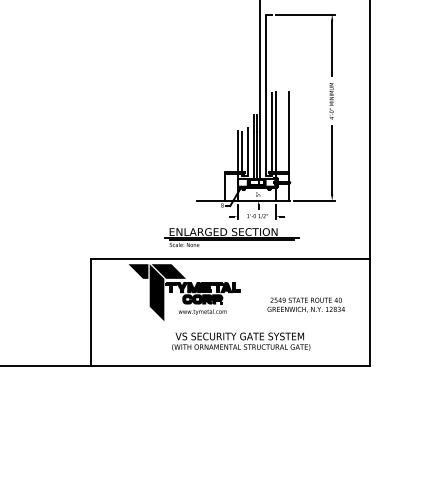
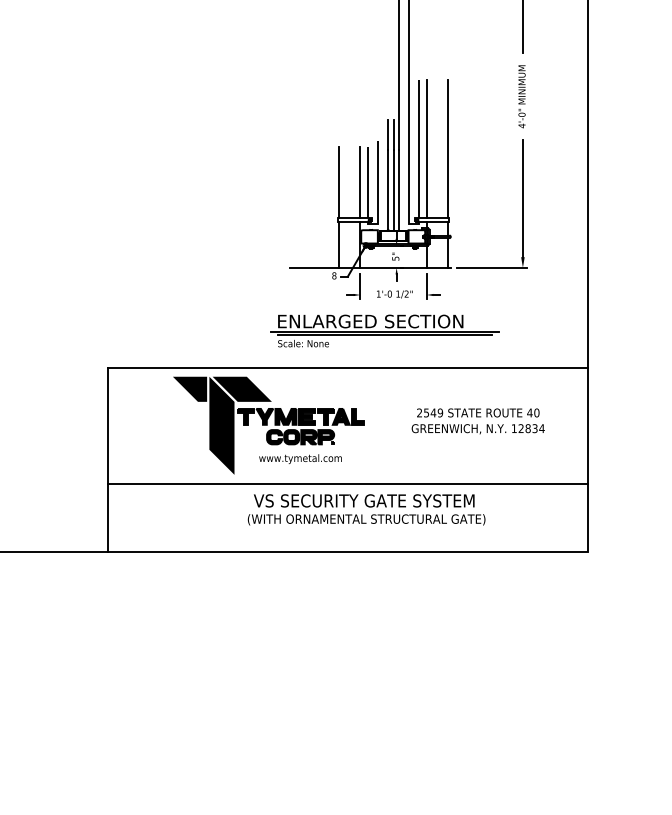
line: (225, 151) -> (339, 183), added
part: (231, 237) -> (384, 330), moved
text: (305, 304) -> (477, 420), moved
line: (230, 326) -> (348, 483), added

